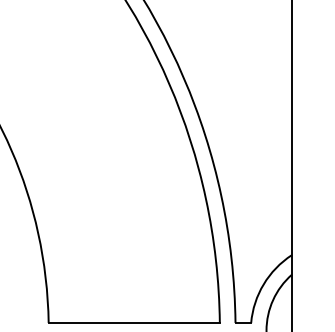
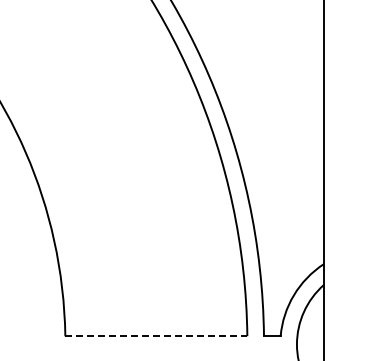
line: (134, 323) -> (156, 336), solid -> dashed

